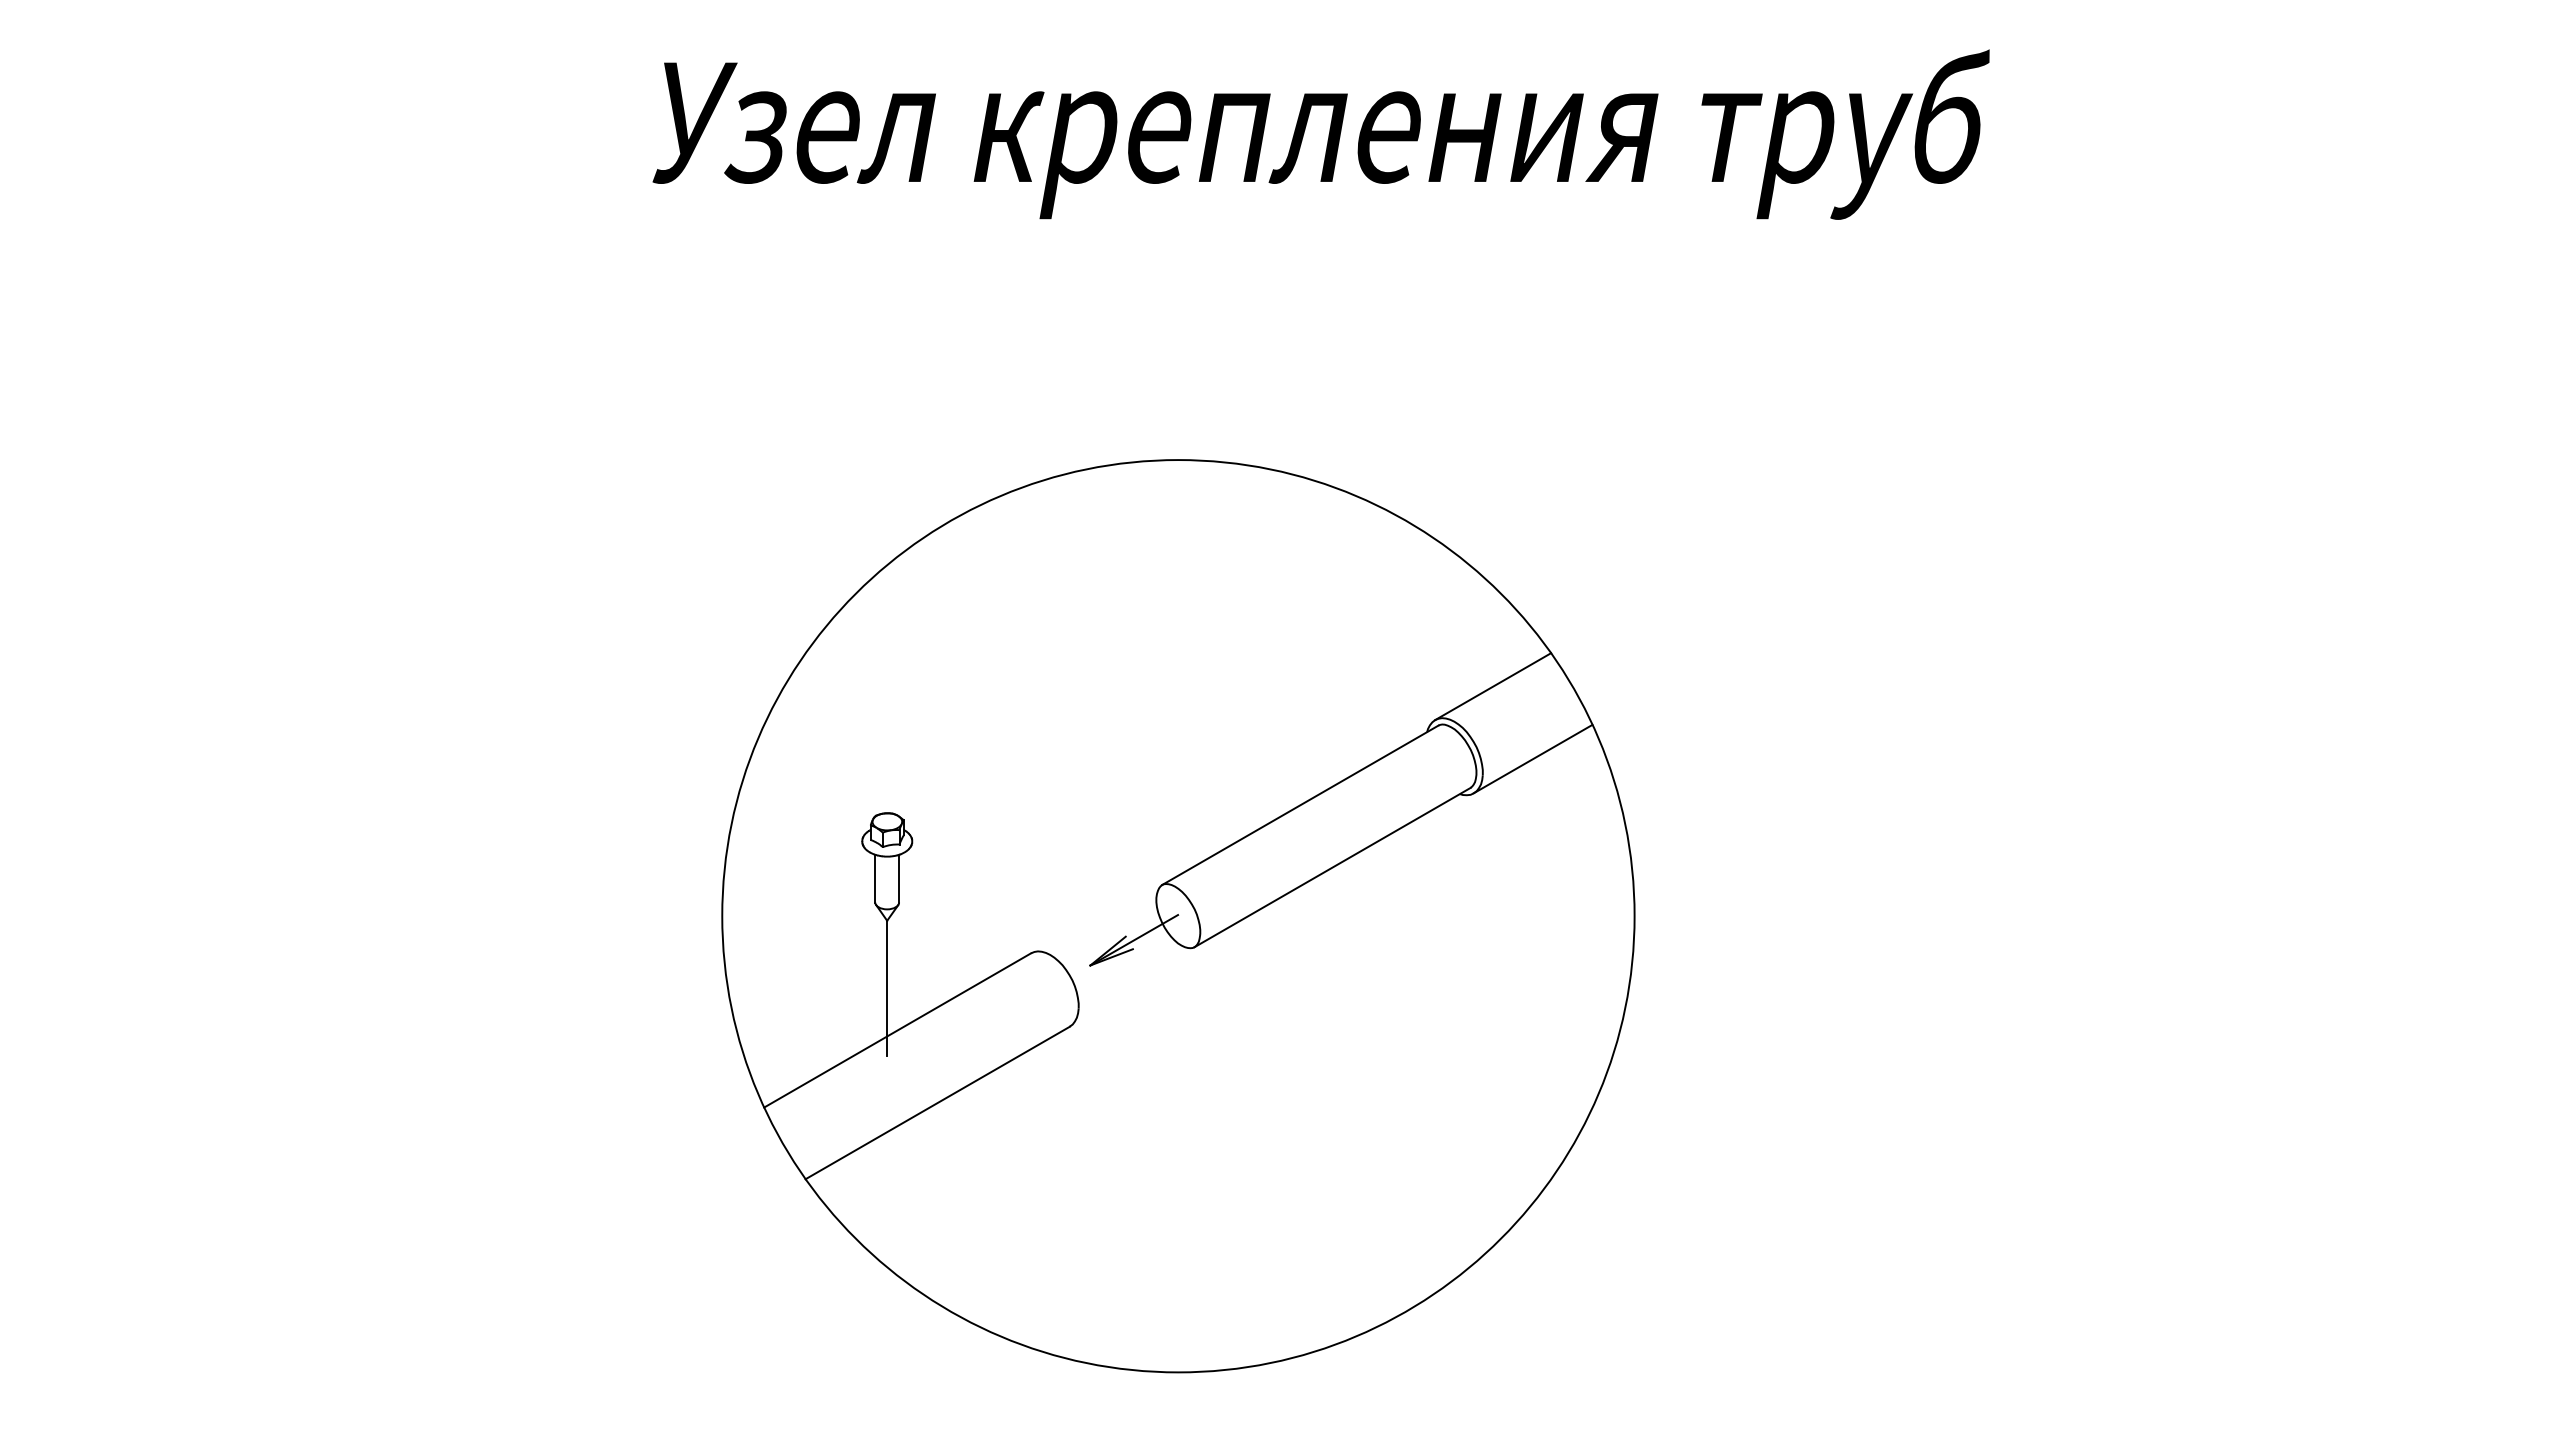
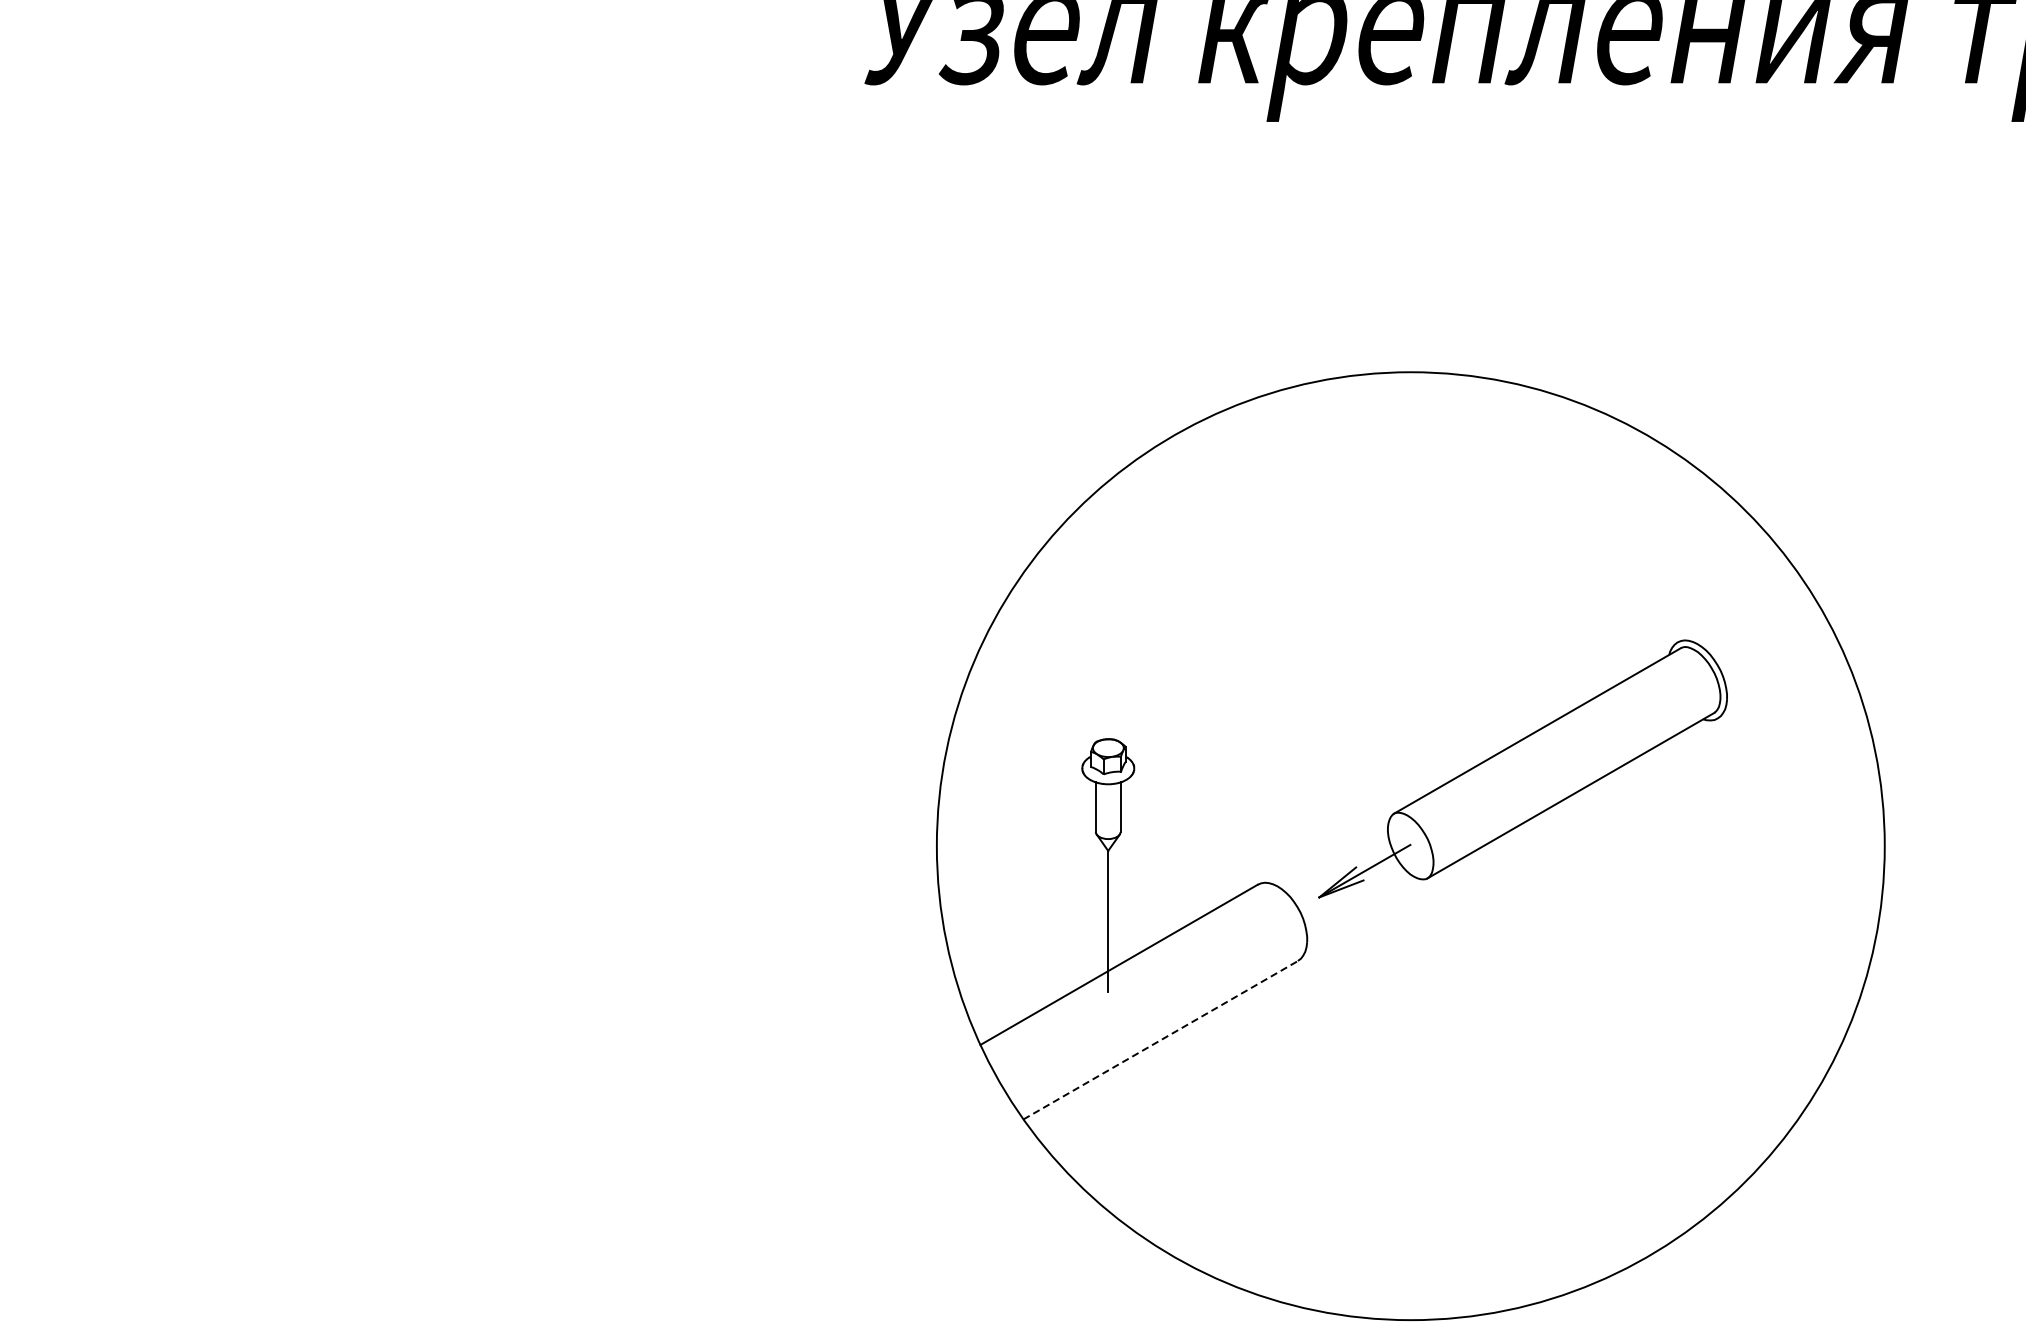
line: (1493, 686) -> (1738, 607), removed
line: (1532, 758) -> (1778, 682), removed
line: (937, 1102) -> (1160, 1039), solid -> dashed

